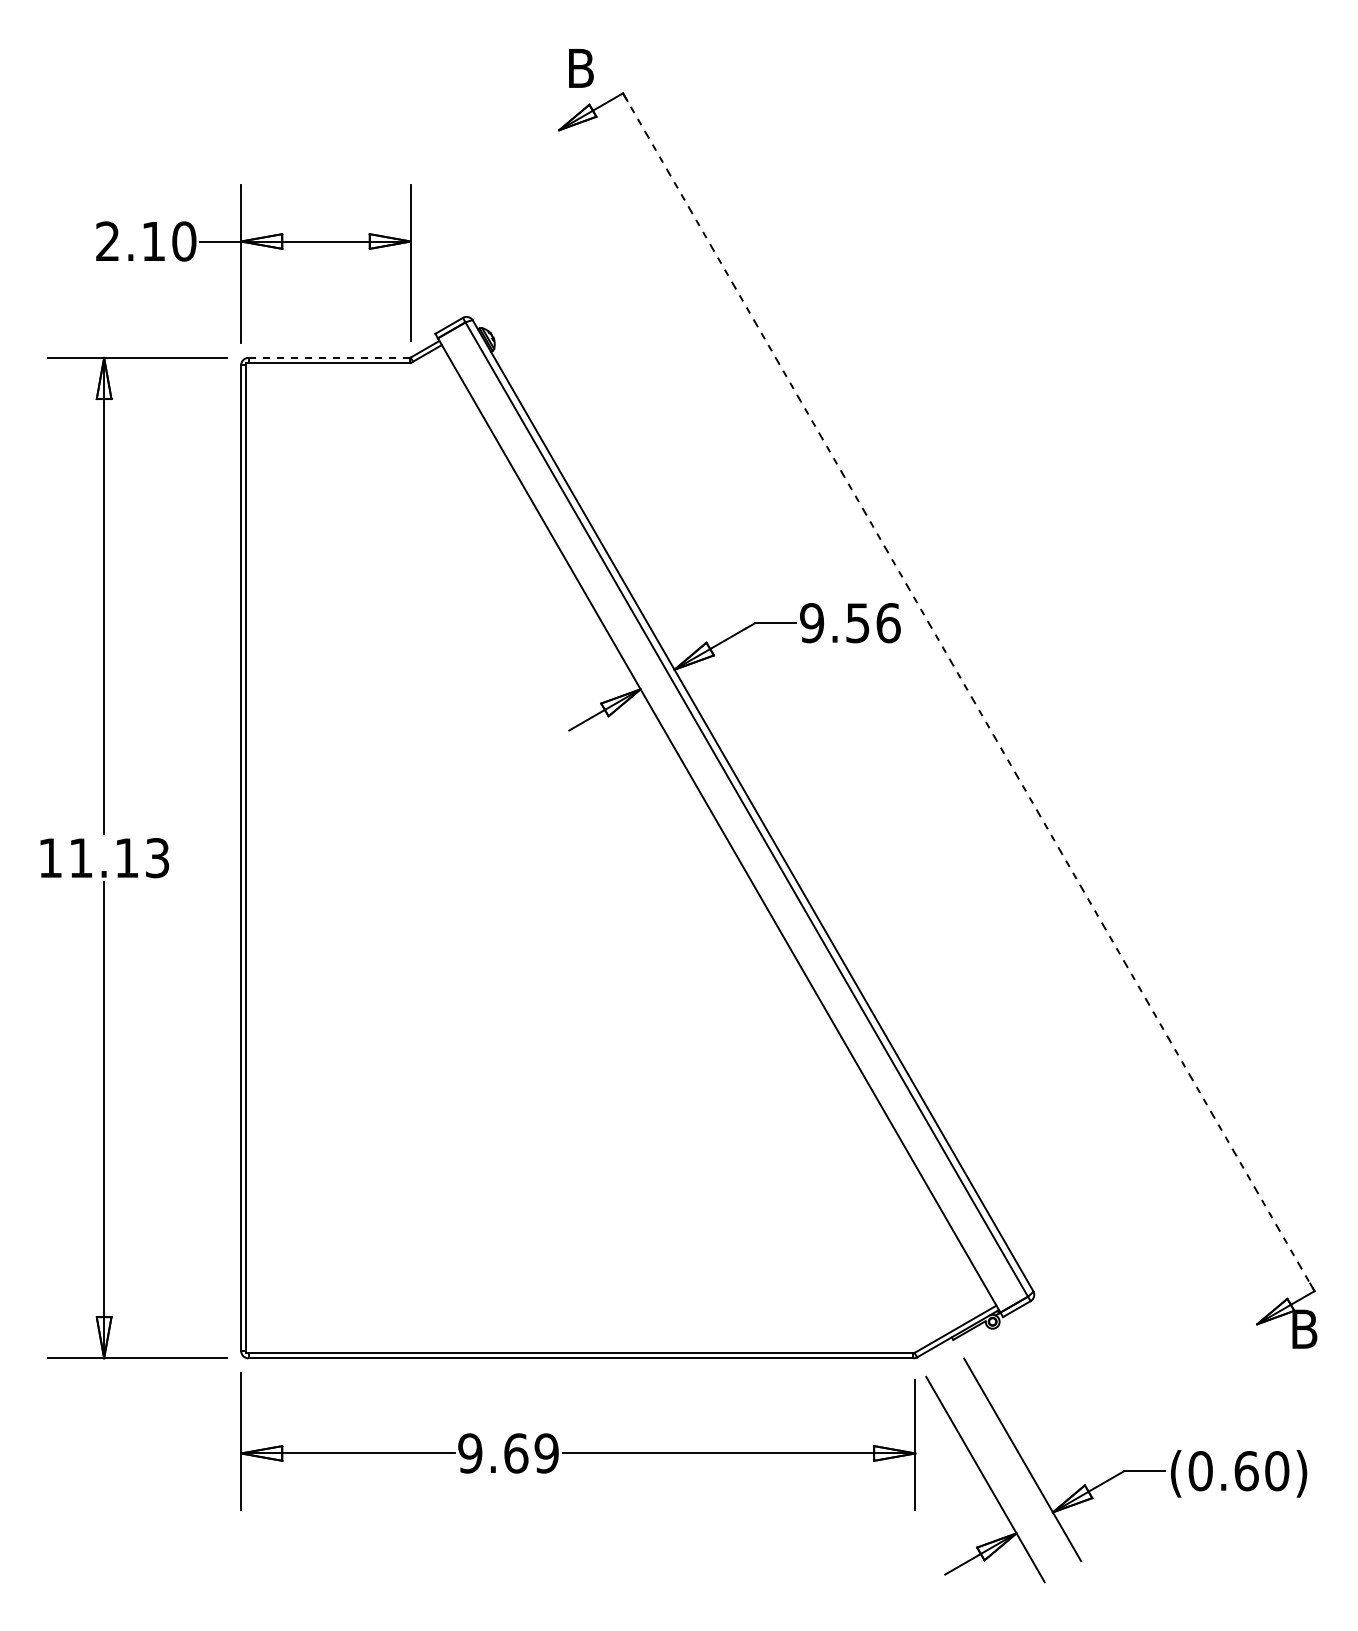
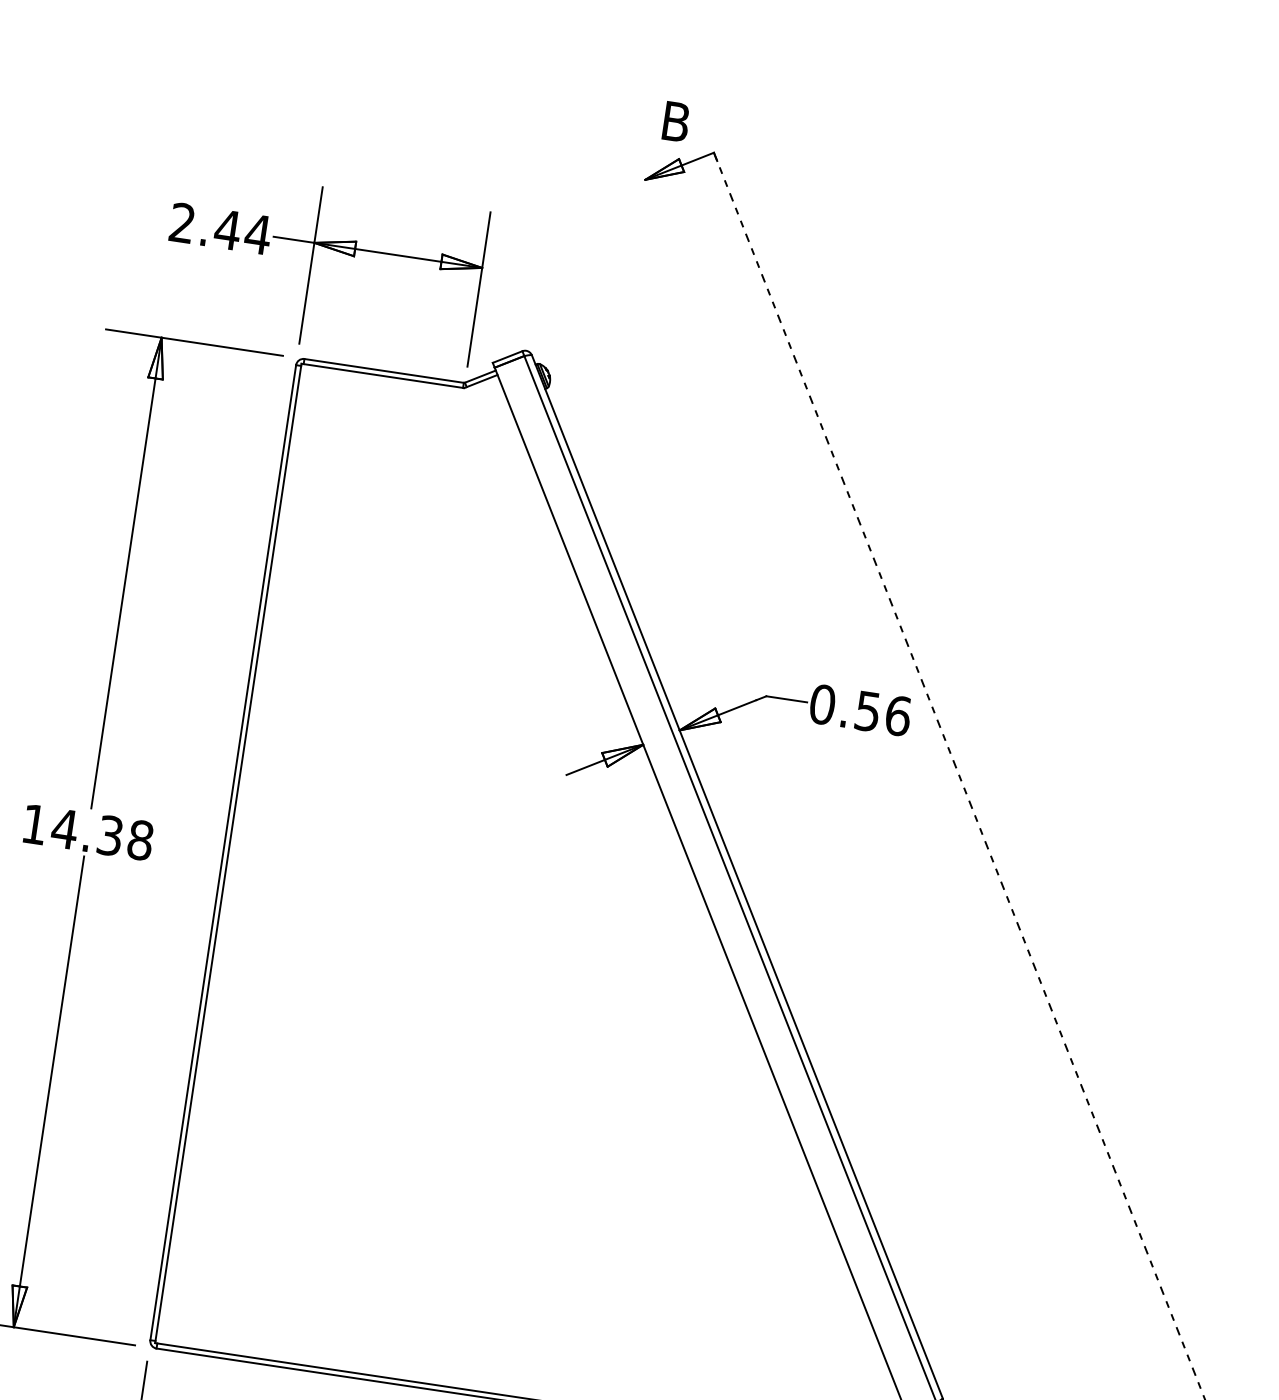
text: (168, 241) -> (242, 232), 2.10 -> 2.44
line: (329, 357) -> (384, 370), dashed -> solid
text: (812, 623) -> (822, 705), 9.56 -> 0.56
text: (118, 858) -> (101, 834), 11.13 -> 14.38

